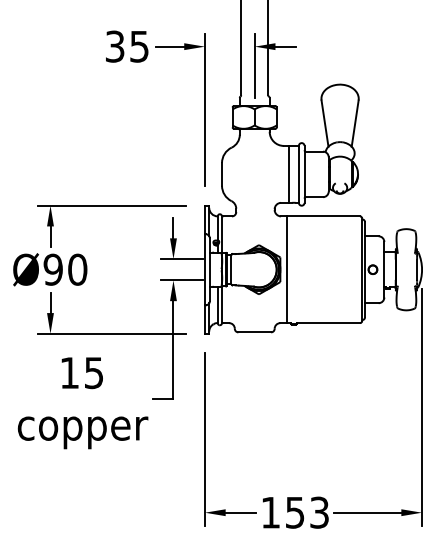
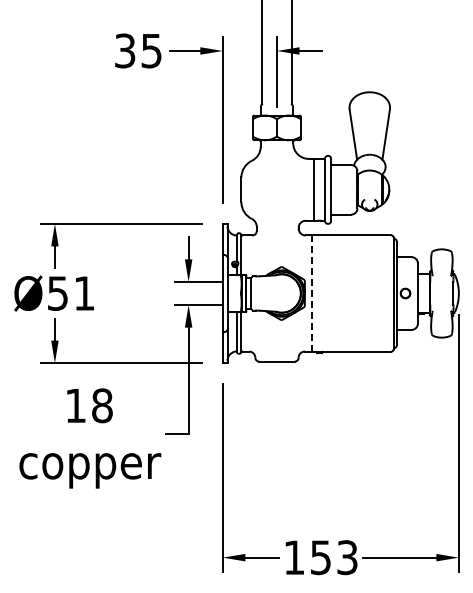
text: (65, 269) -> (71, 293), Ø90 -> Ø51
line: (286, 269) -> (311, 293), solid -> dashed
text: (94, 372) -> (102, 405), 15 -> 18

